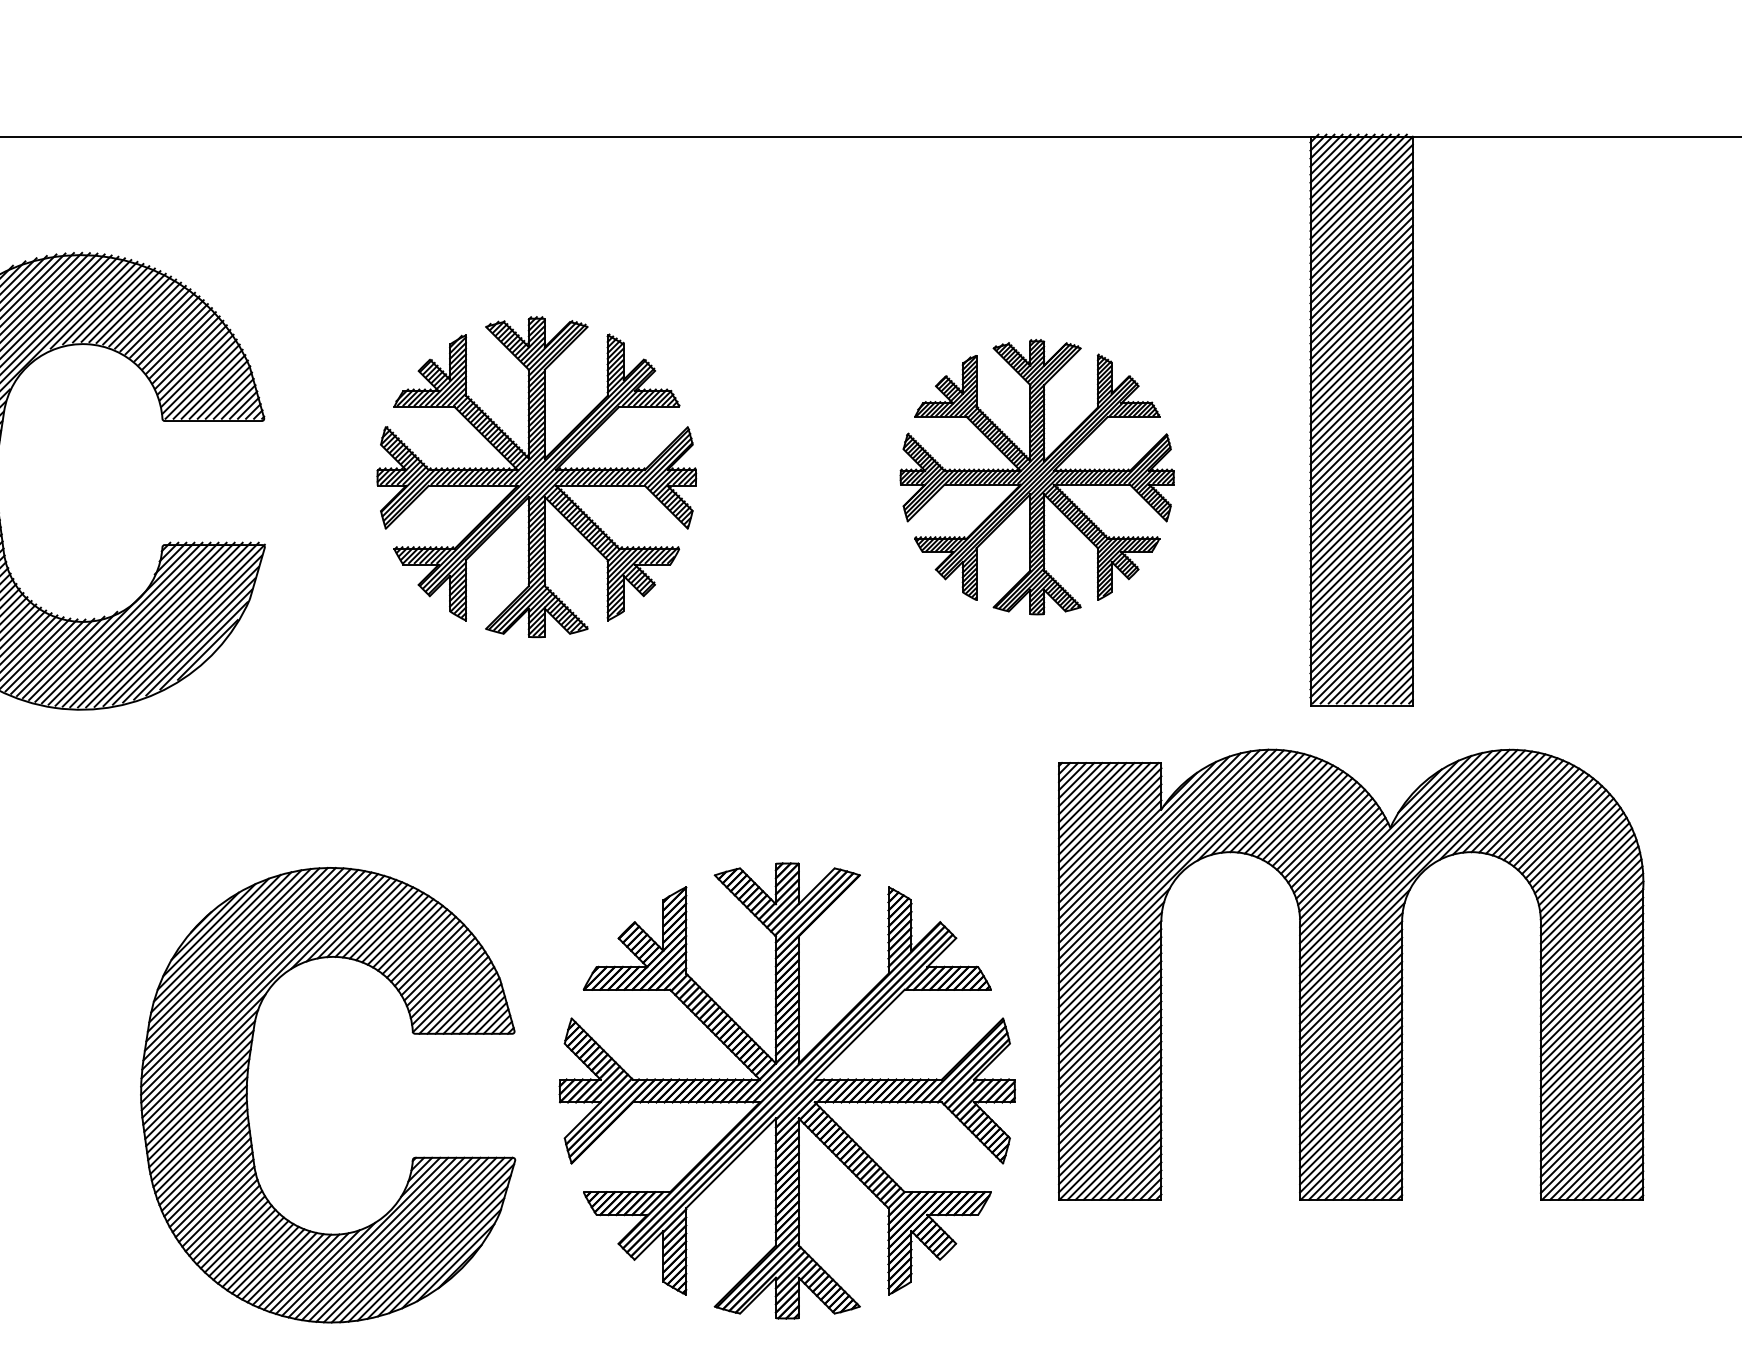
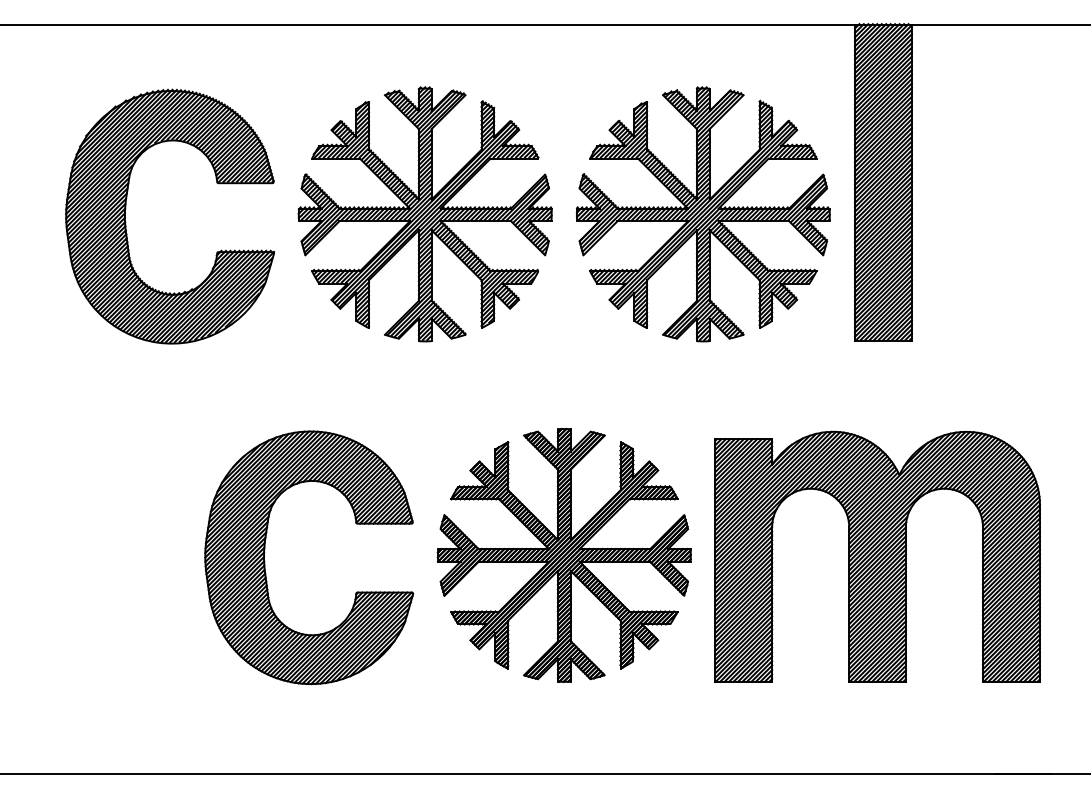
part: (535, 477) -> (424, 214), size x1.43
part: (1035, 477) -> (702, 214), size x1.67
part: (1350, 974) -> (877, 556), moved

